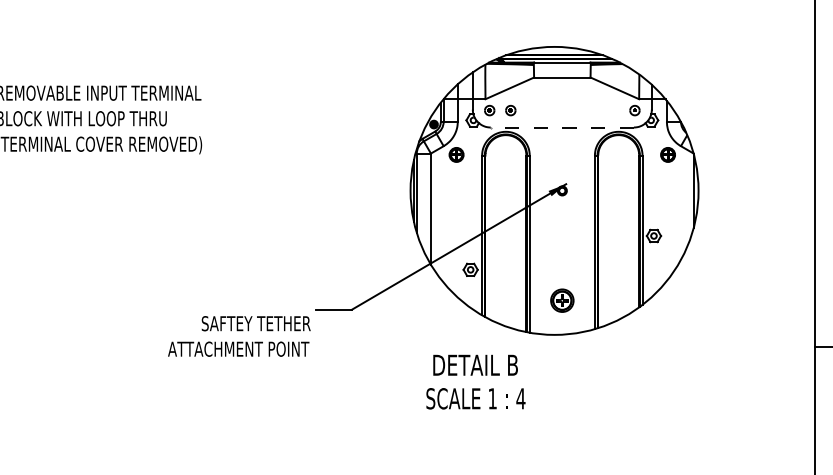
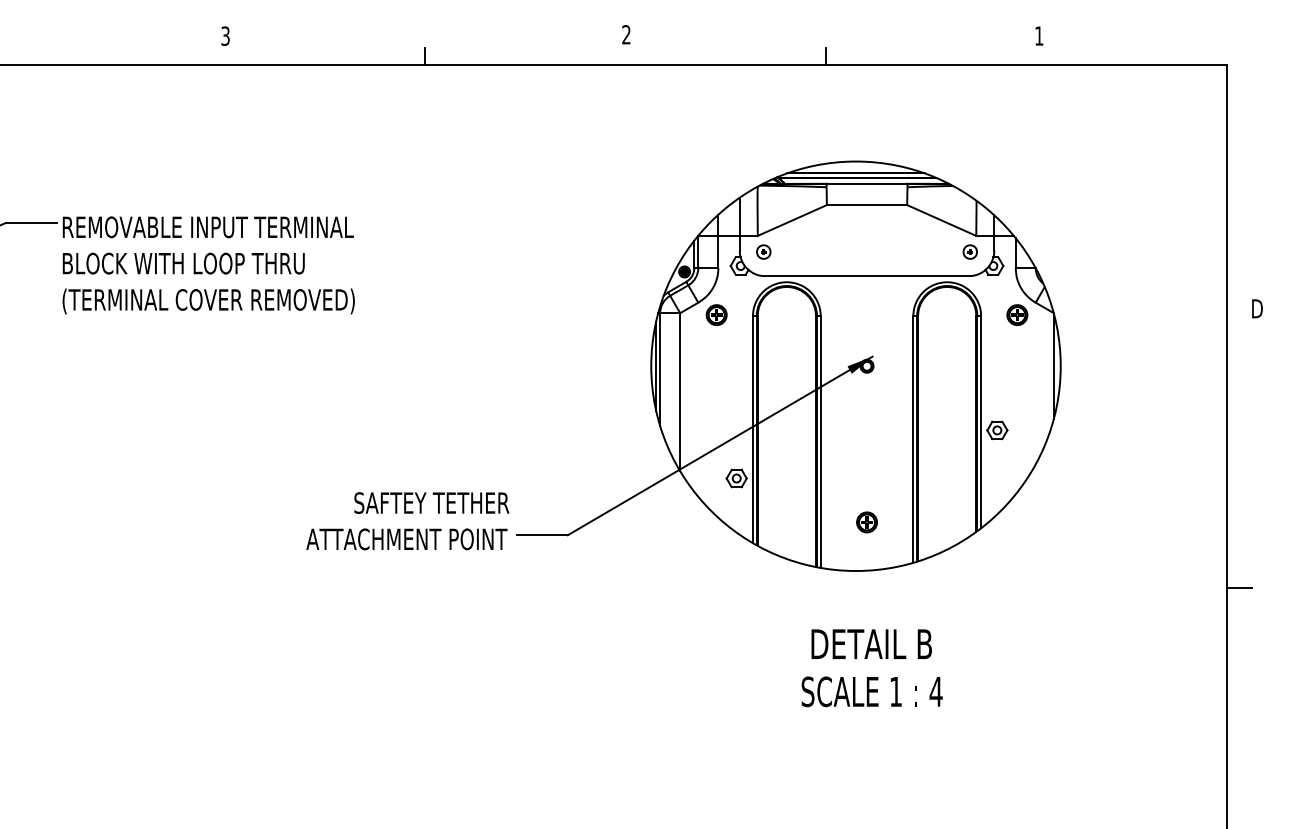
part: (510, 110) -> (793, 251), removed
line: (562, 127) -> (867, 276), dashed -> solid
part: (561, 300) -> (866, 522), size x0.62
text: (239, 336) -> (407, 521), moved
text: (475, 382) -> (871, 668), moved

